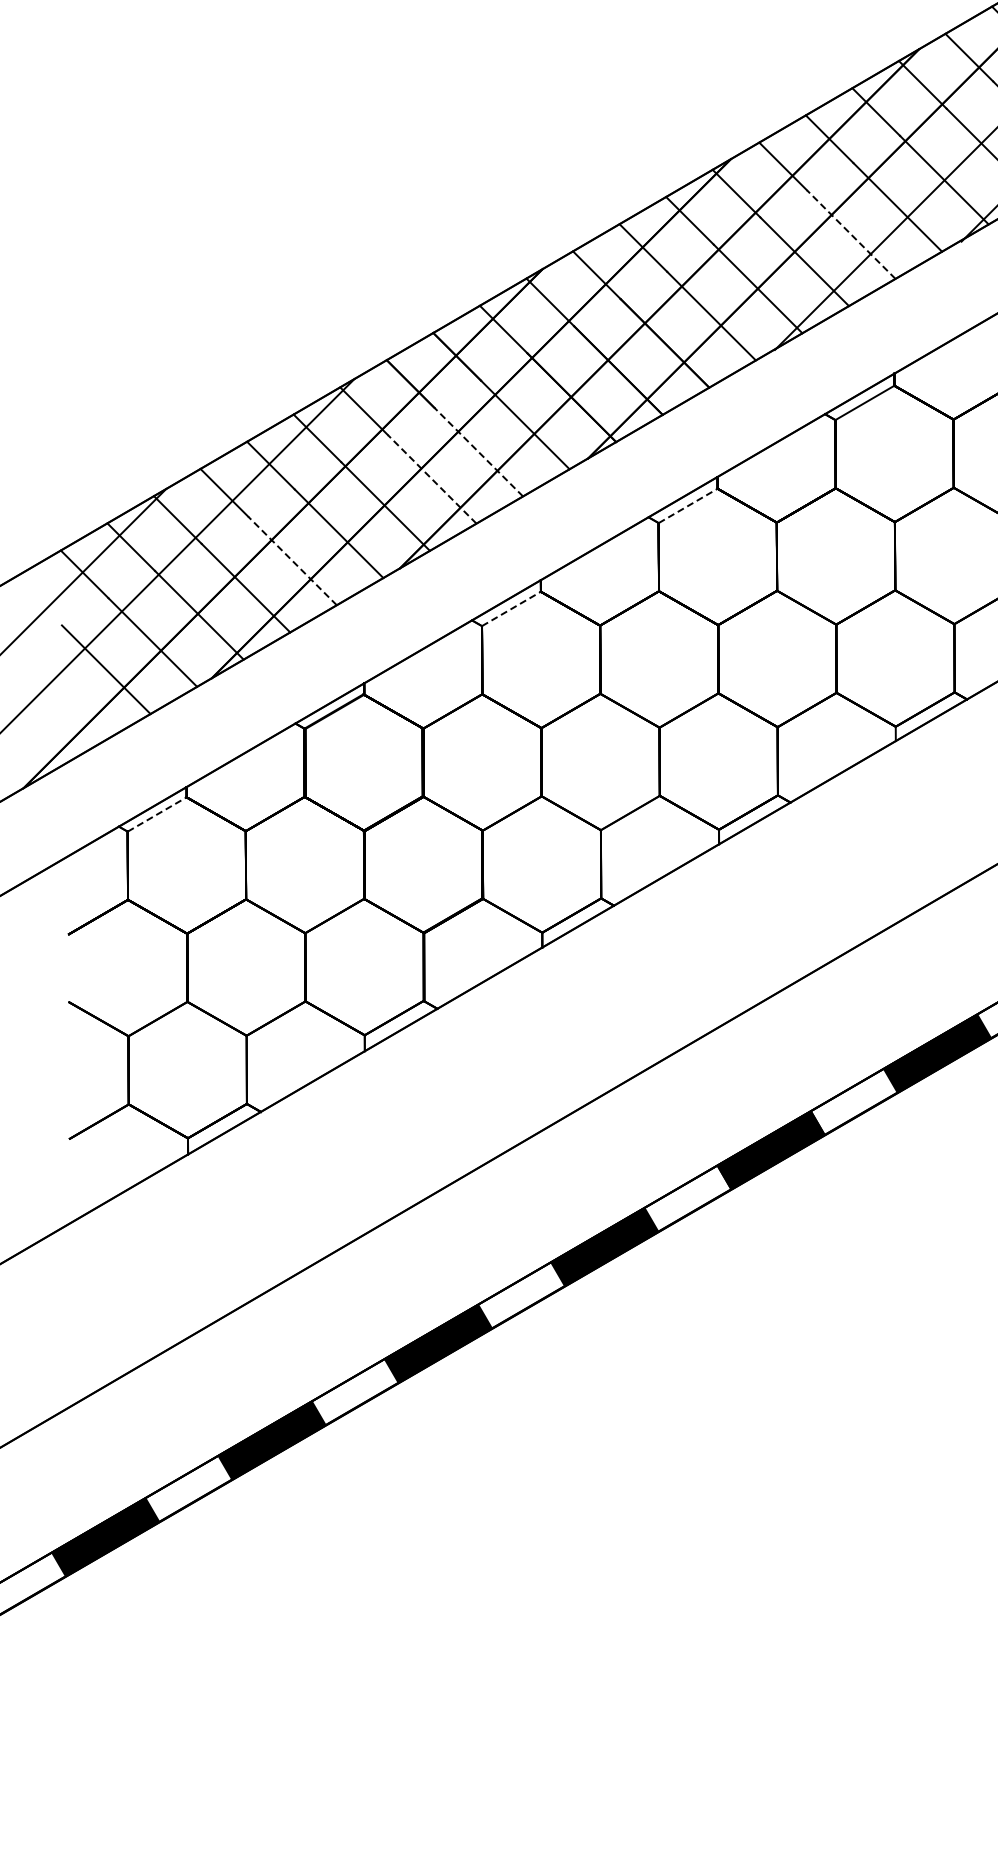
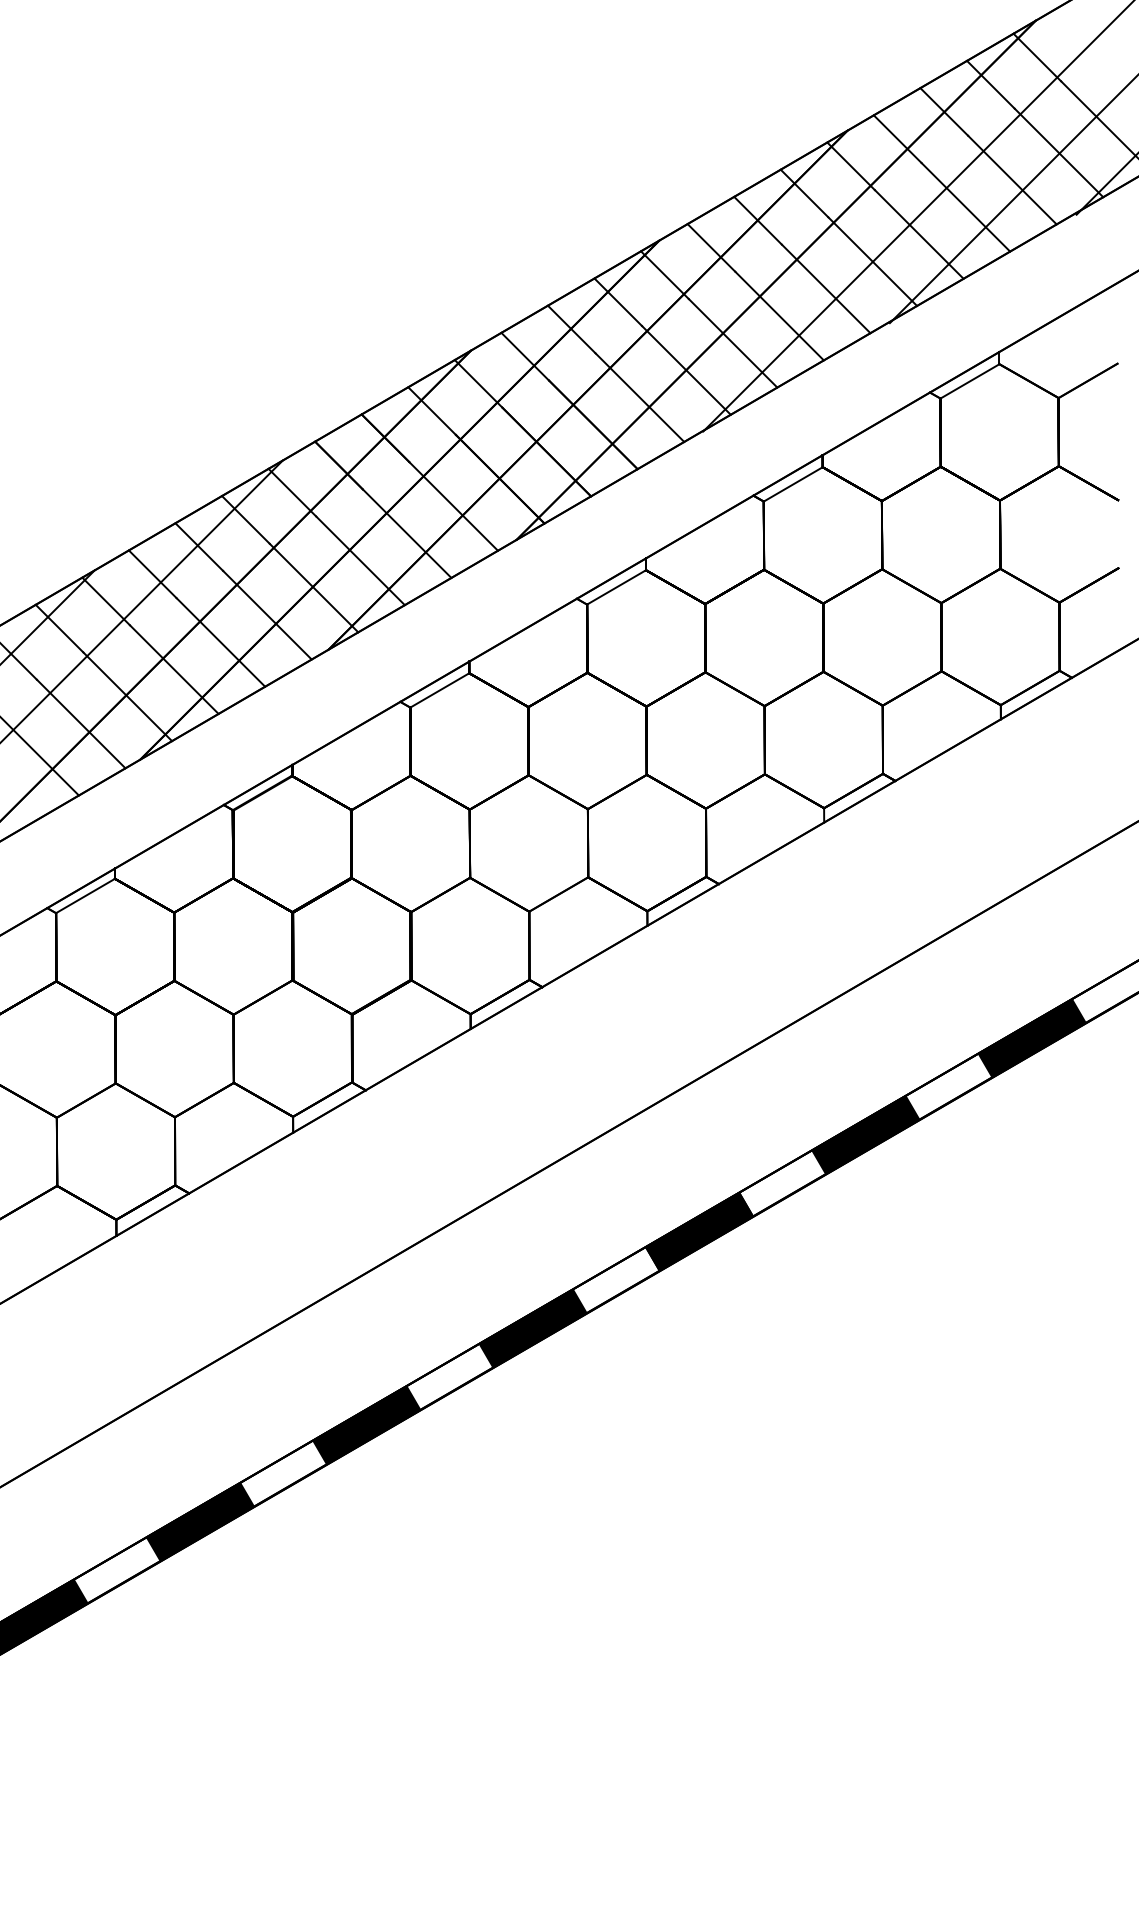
line: (851, 235) -> (779, 316), dashed -> solid
line: (479, 452) -> (407, 533), dashed -> solid
line: (432, 479) -> (360, 560), dashed -> solid
line: (688, 506) -> (616, 587), dashed -> solid
line: (292, 561) -> (220, 642), dashed -> solid
line: (512, 609) -> (440, 690), dashed -> solid
line: (157, 814) -> (85, 895), dashed -> solid

